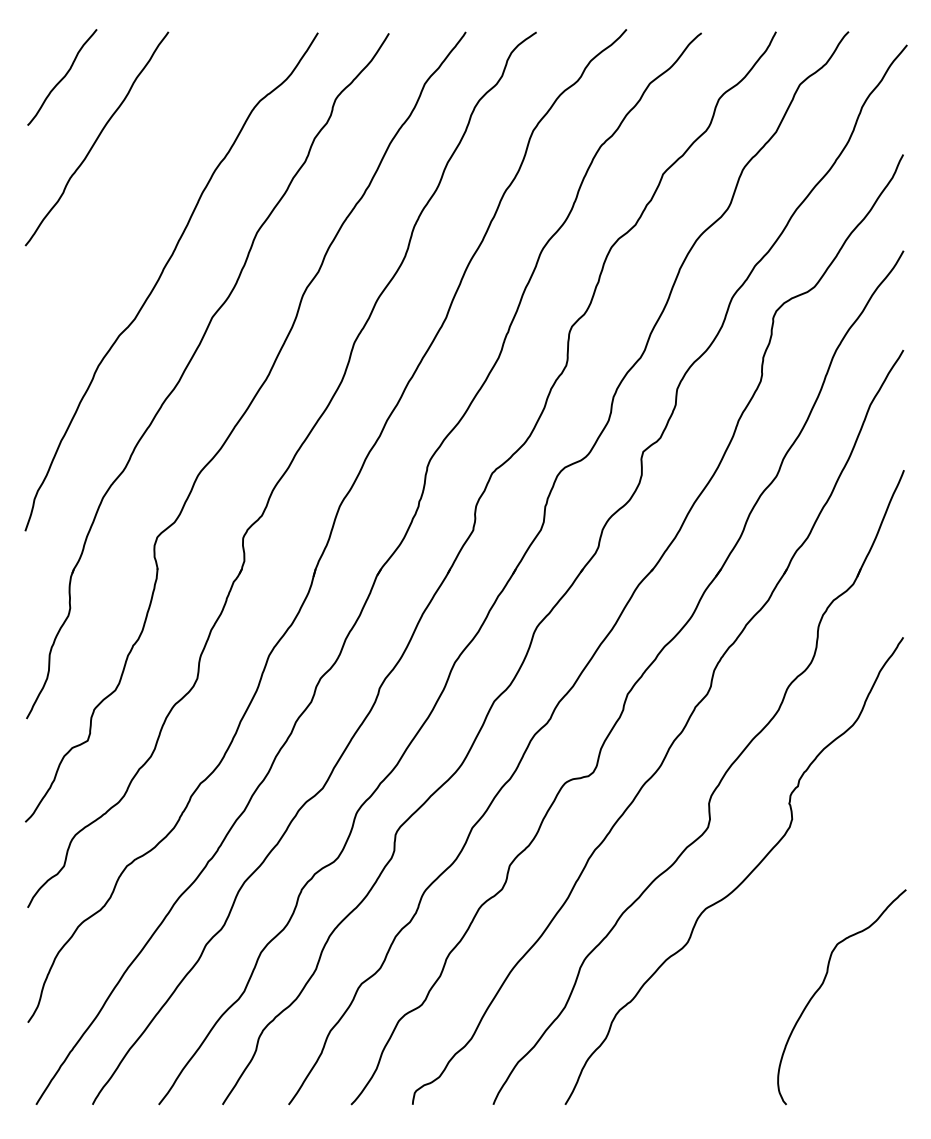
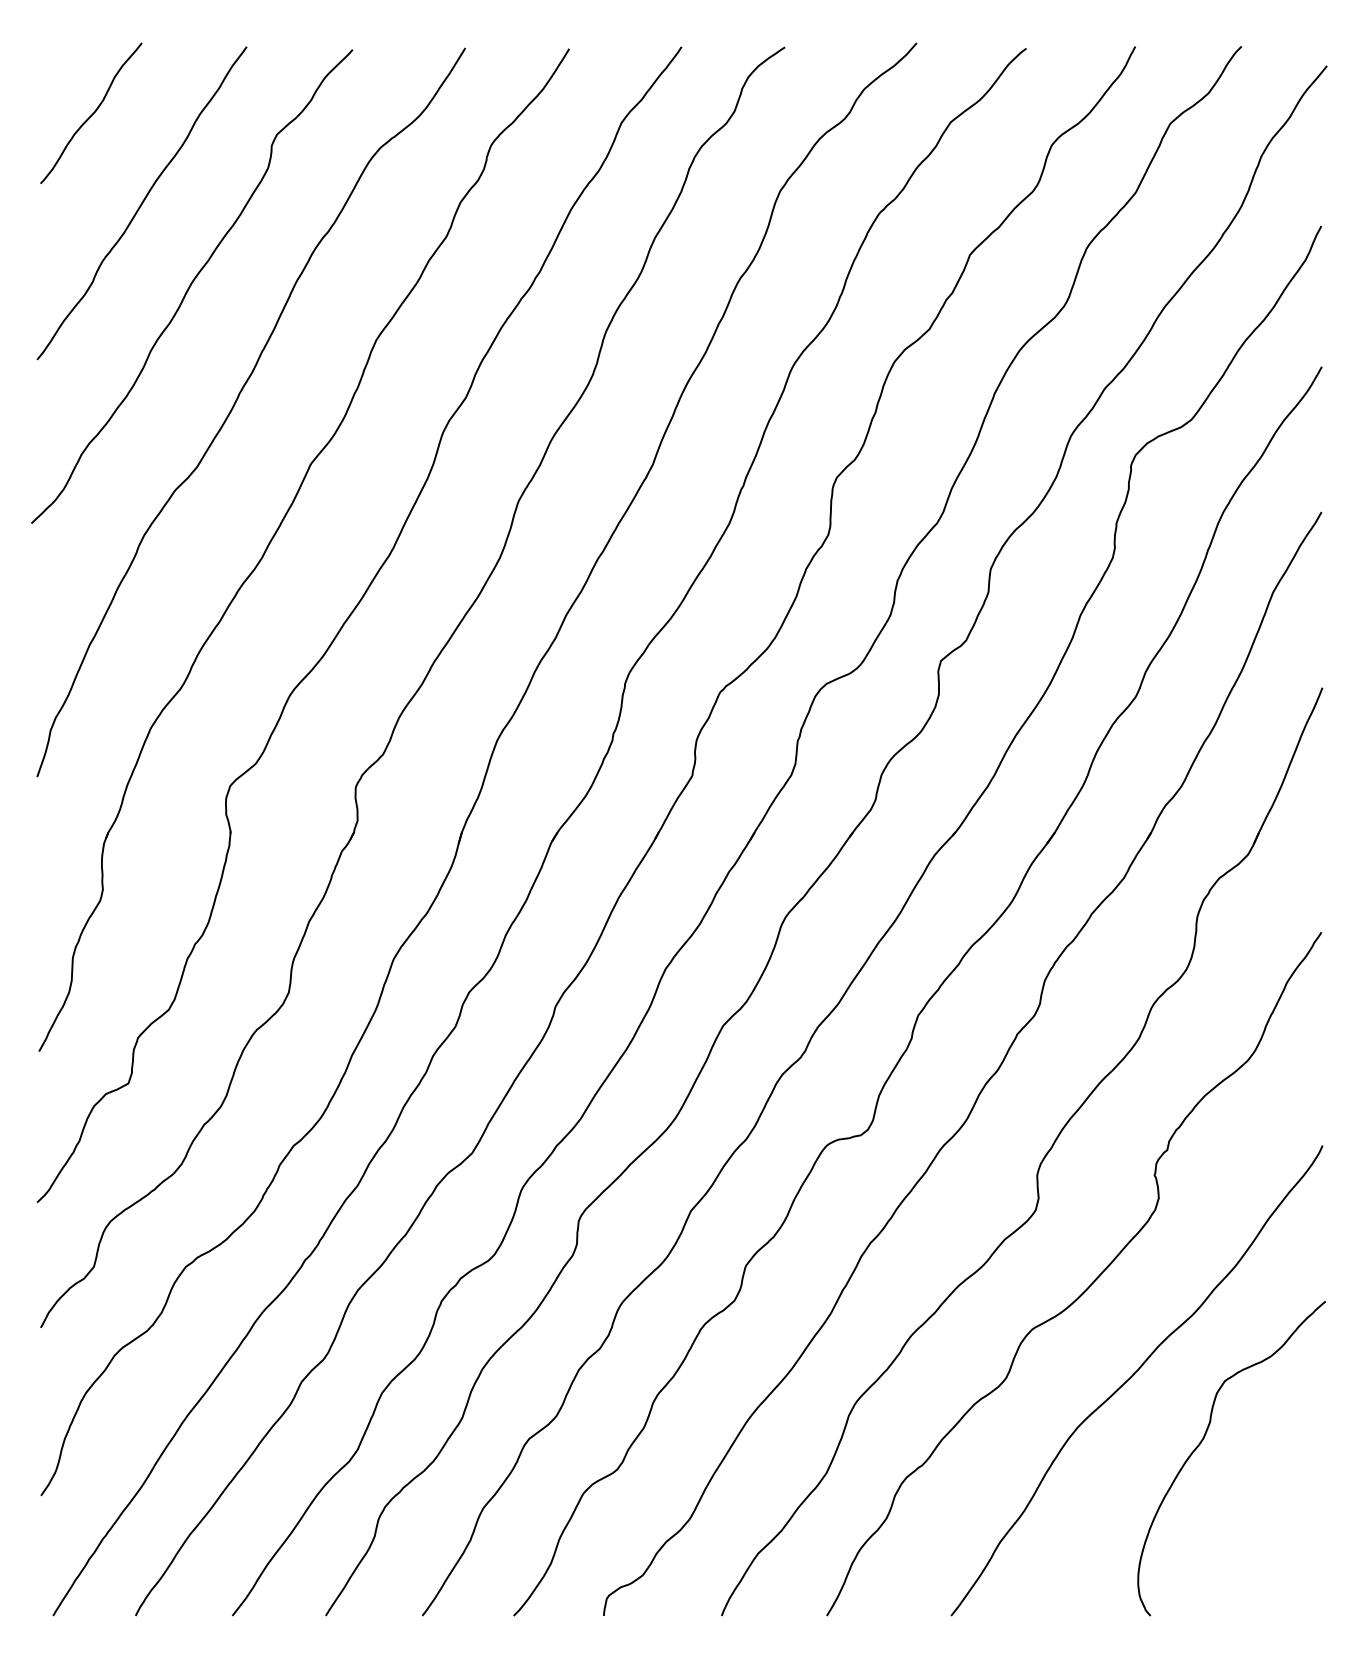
curve: (131, 194) -> (192, 284), added
curve: (774, 941) -> (1132, 1377), added

